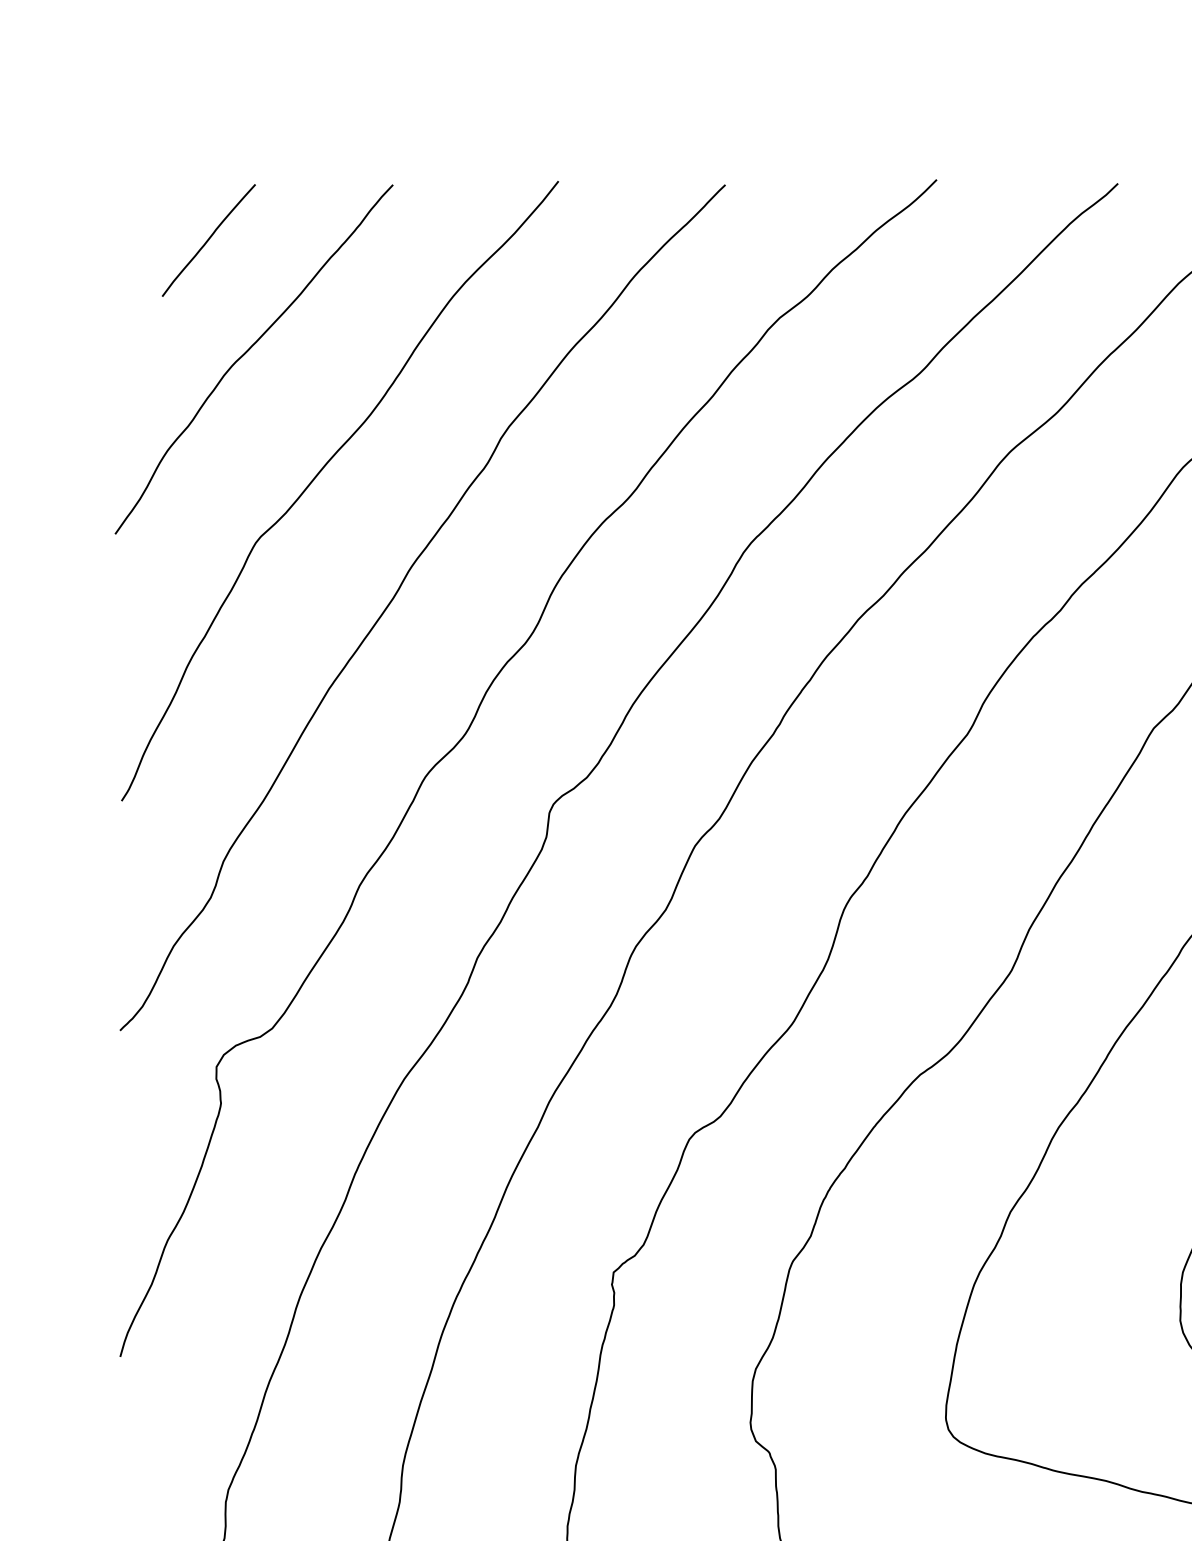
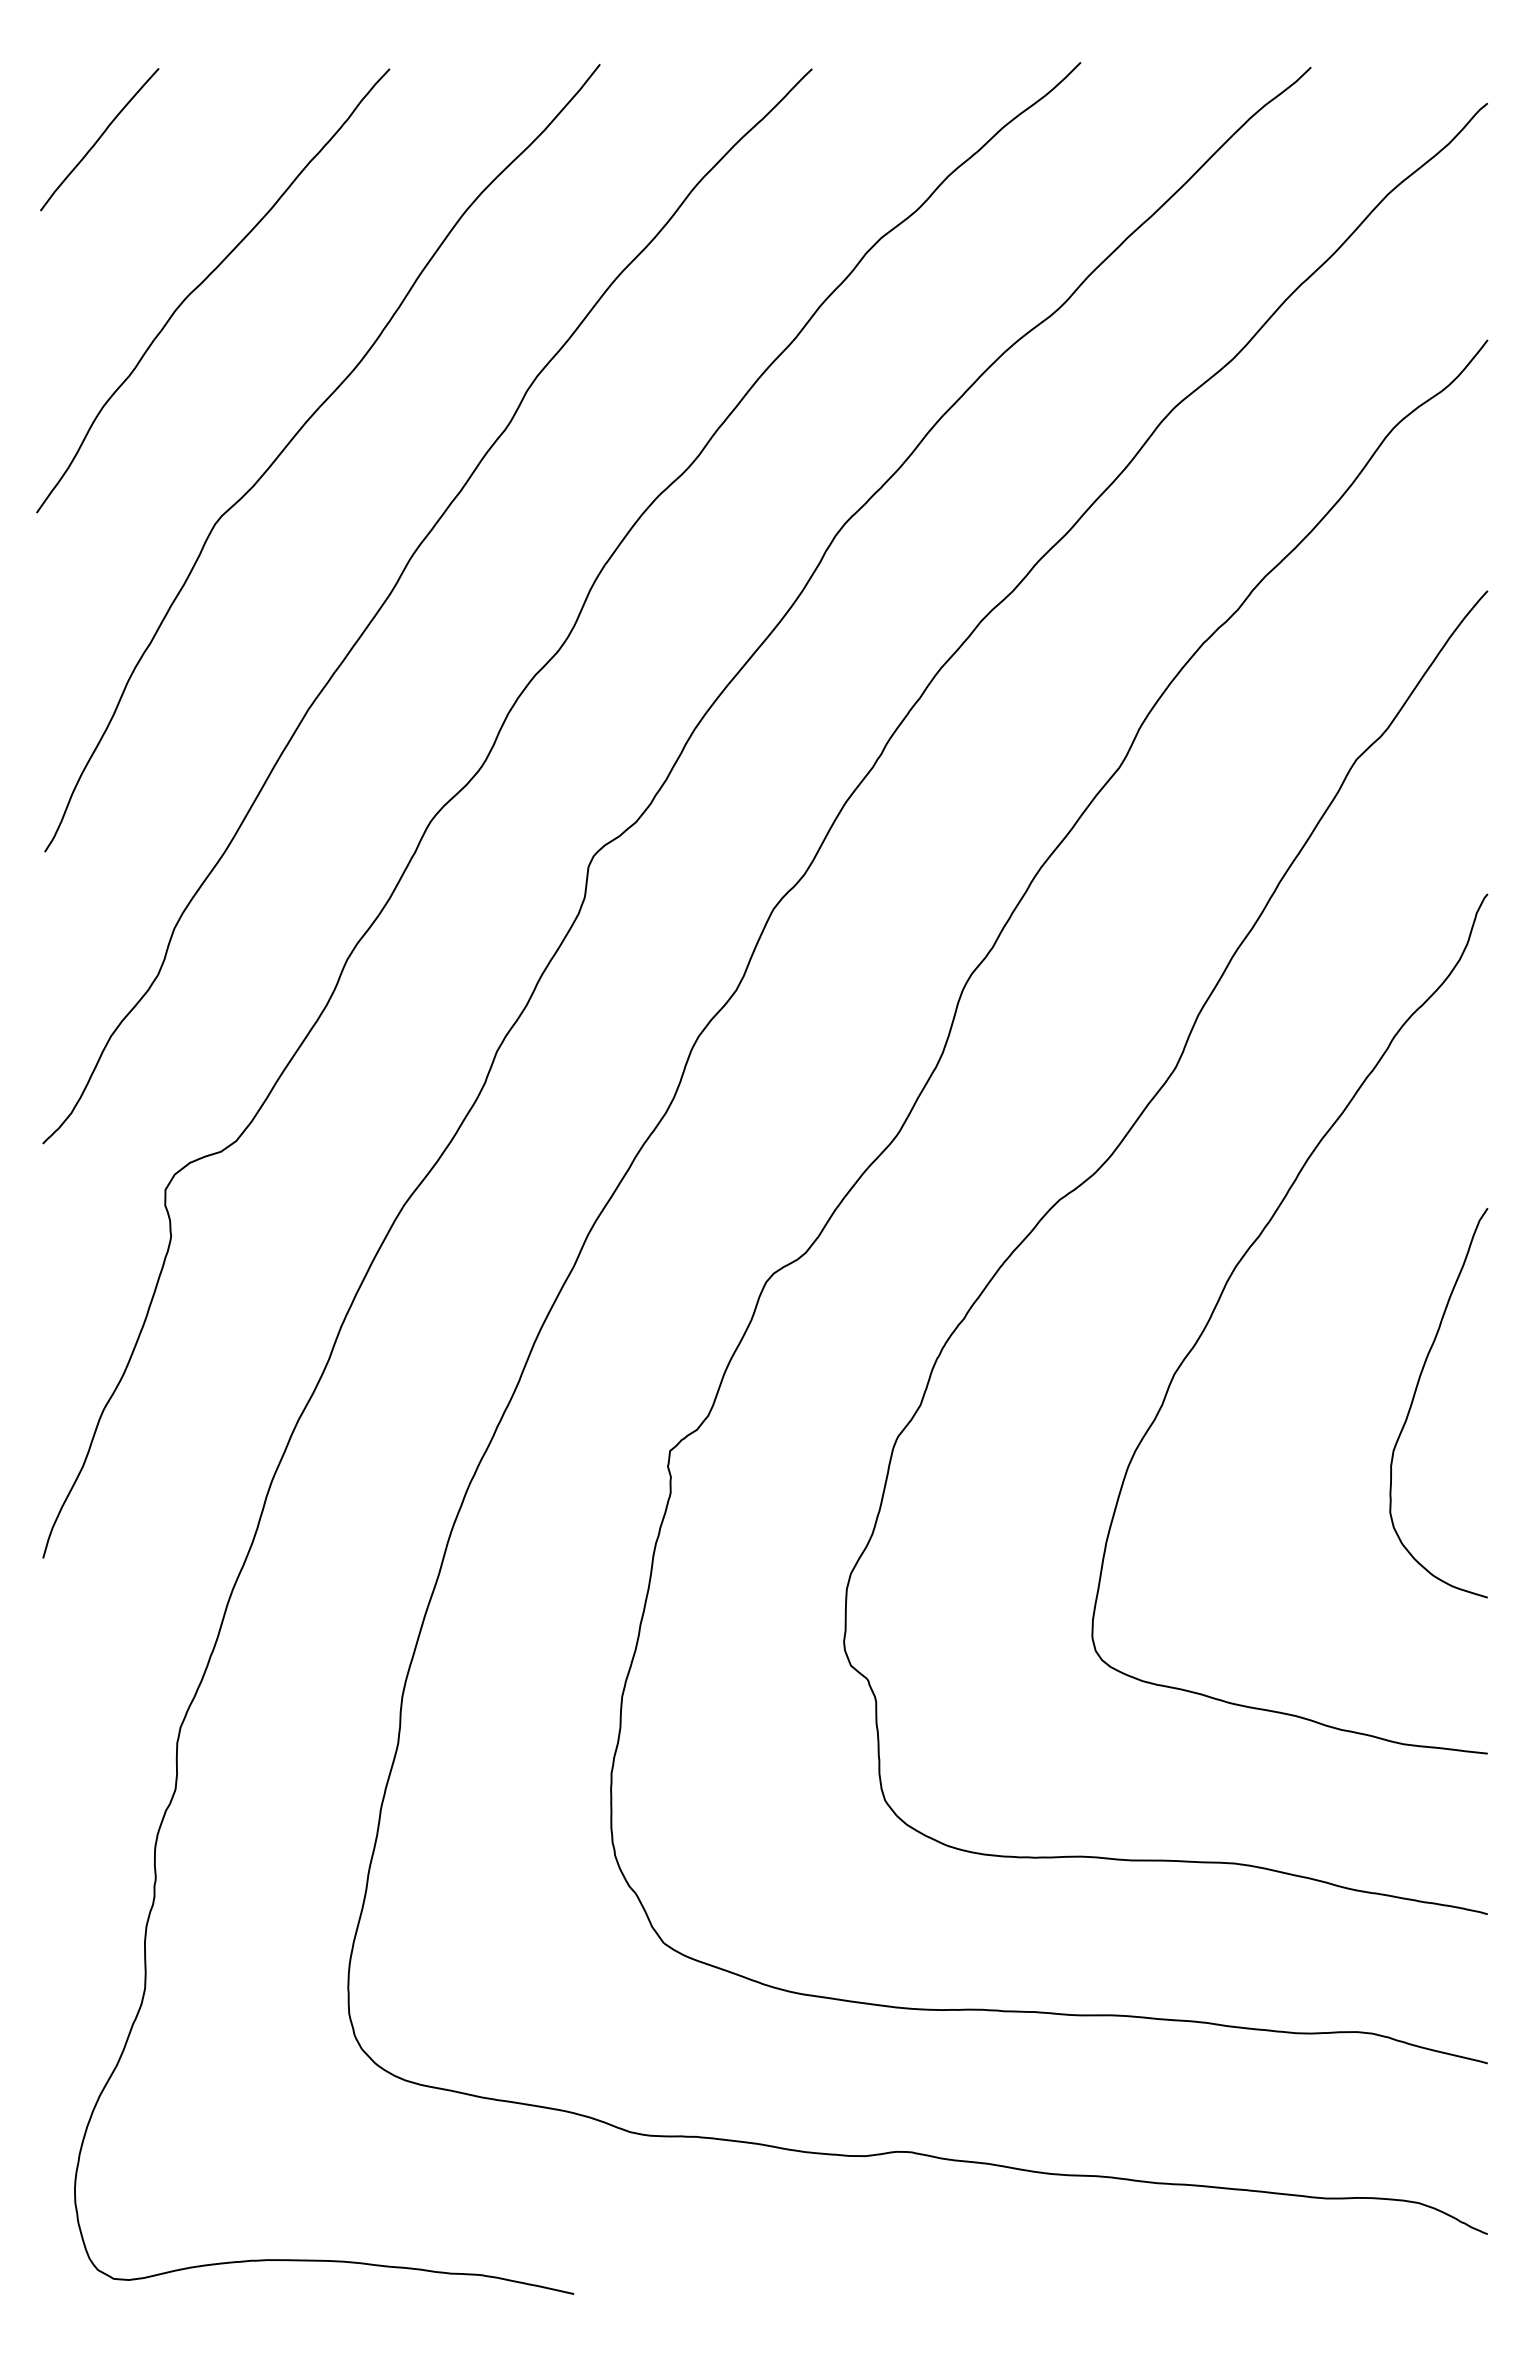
curve: (208, 240) -> (99, 139), moved

